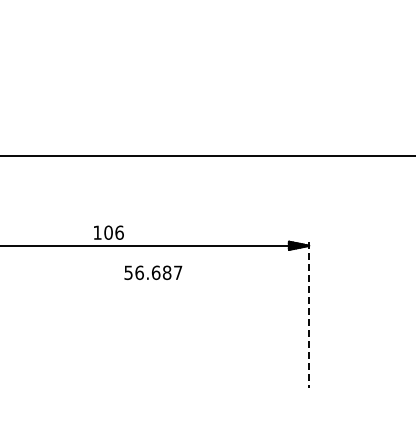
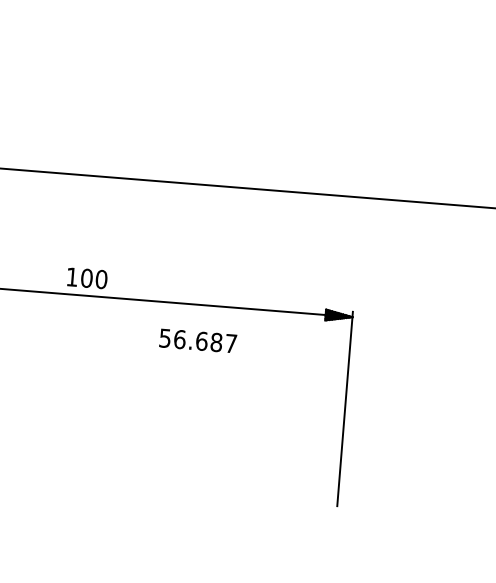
text: (119, 232) -> (101, 279), 106 -> 100
text: (153, 272) -> (198, 340), moved
line: (309, 314) -> (345, 408), dashed -> solid

